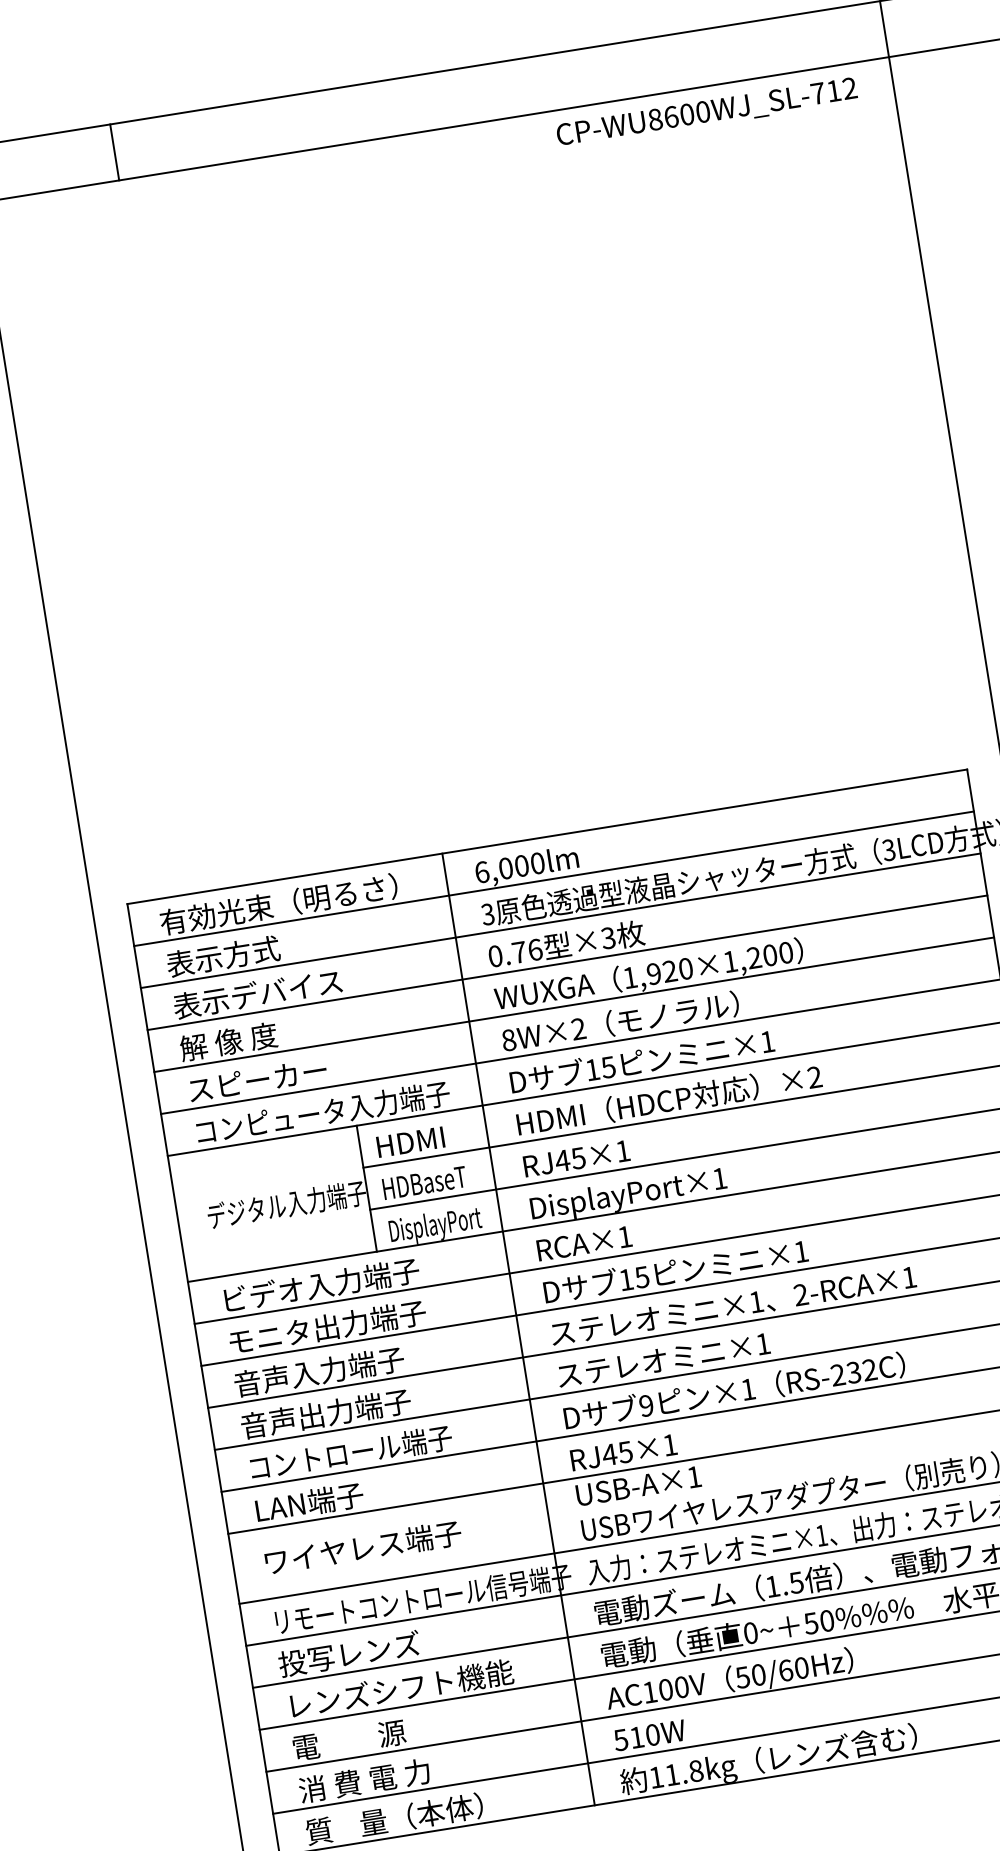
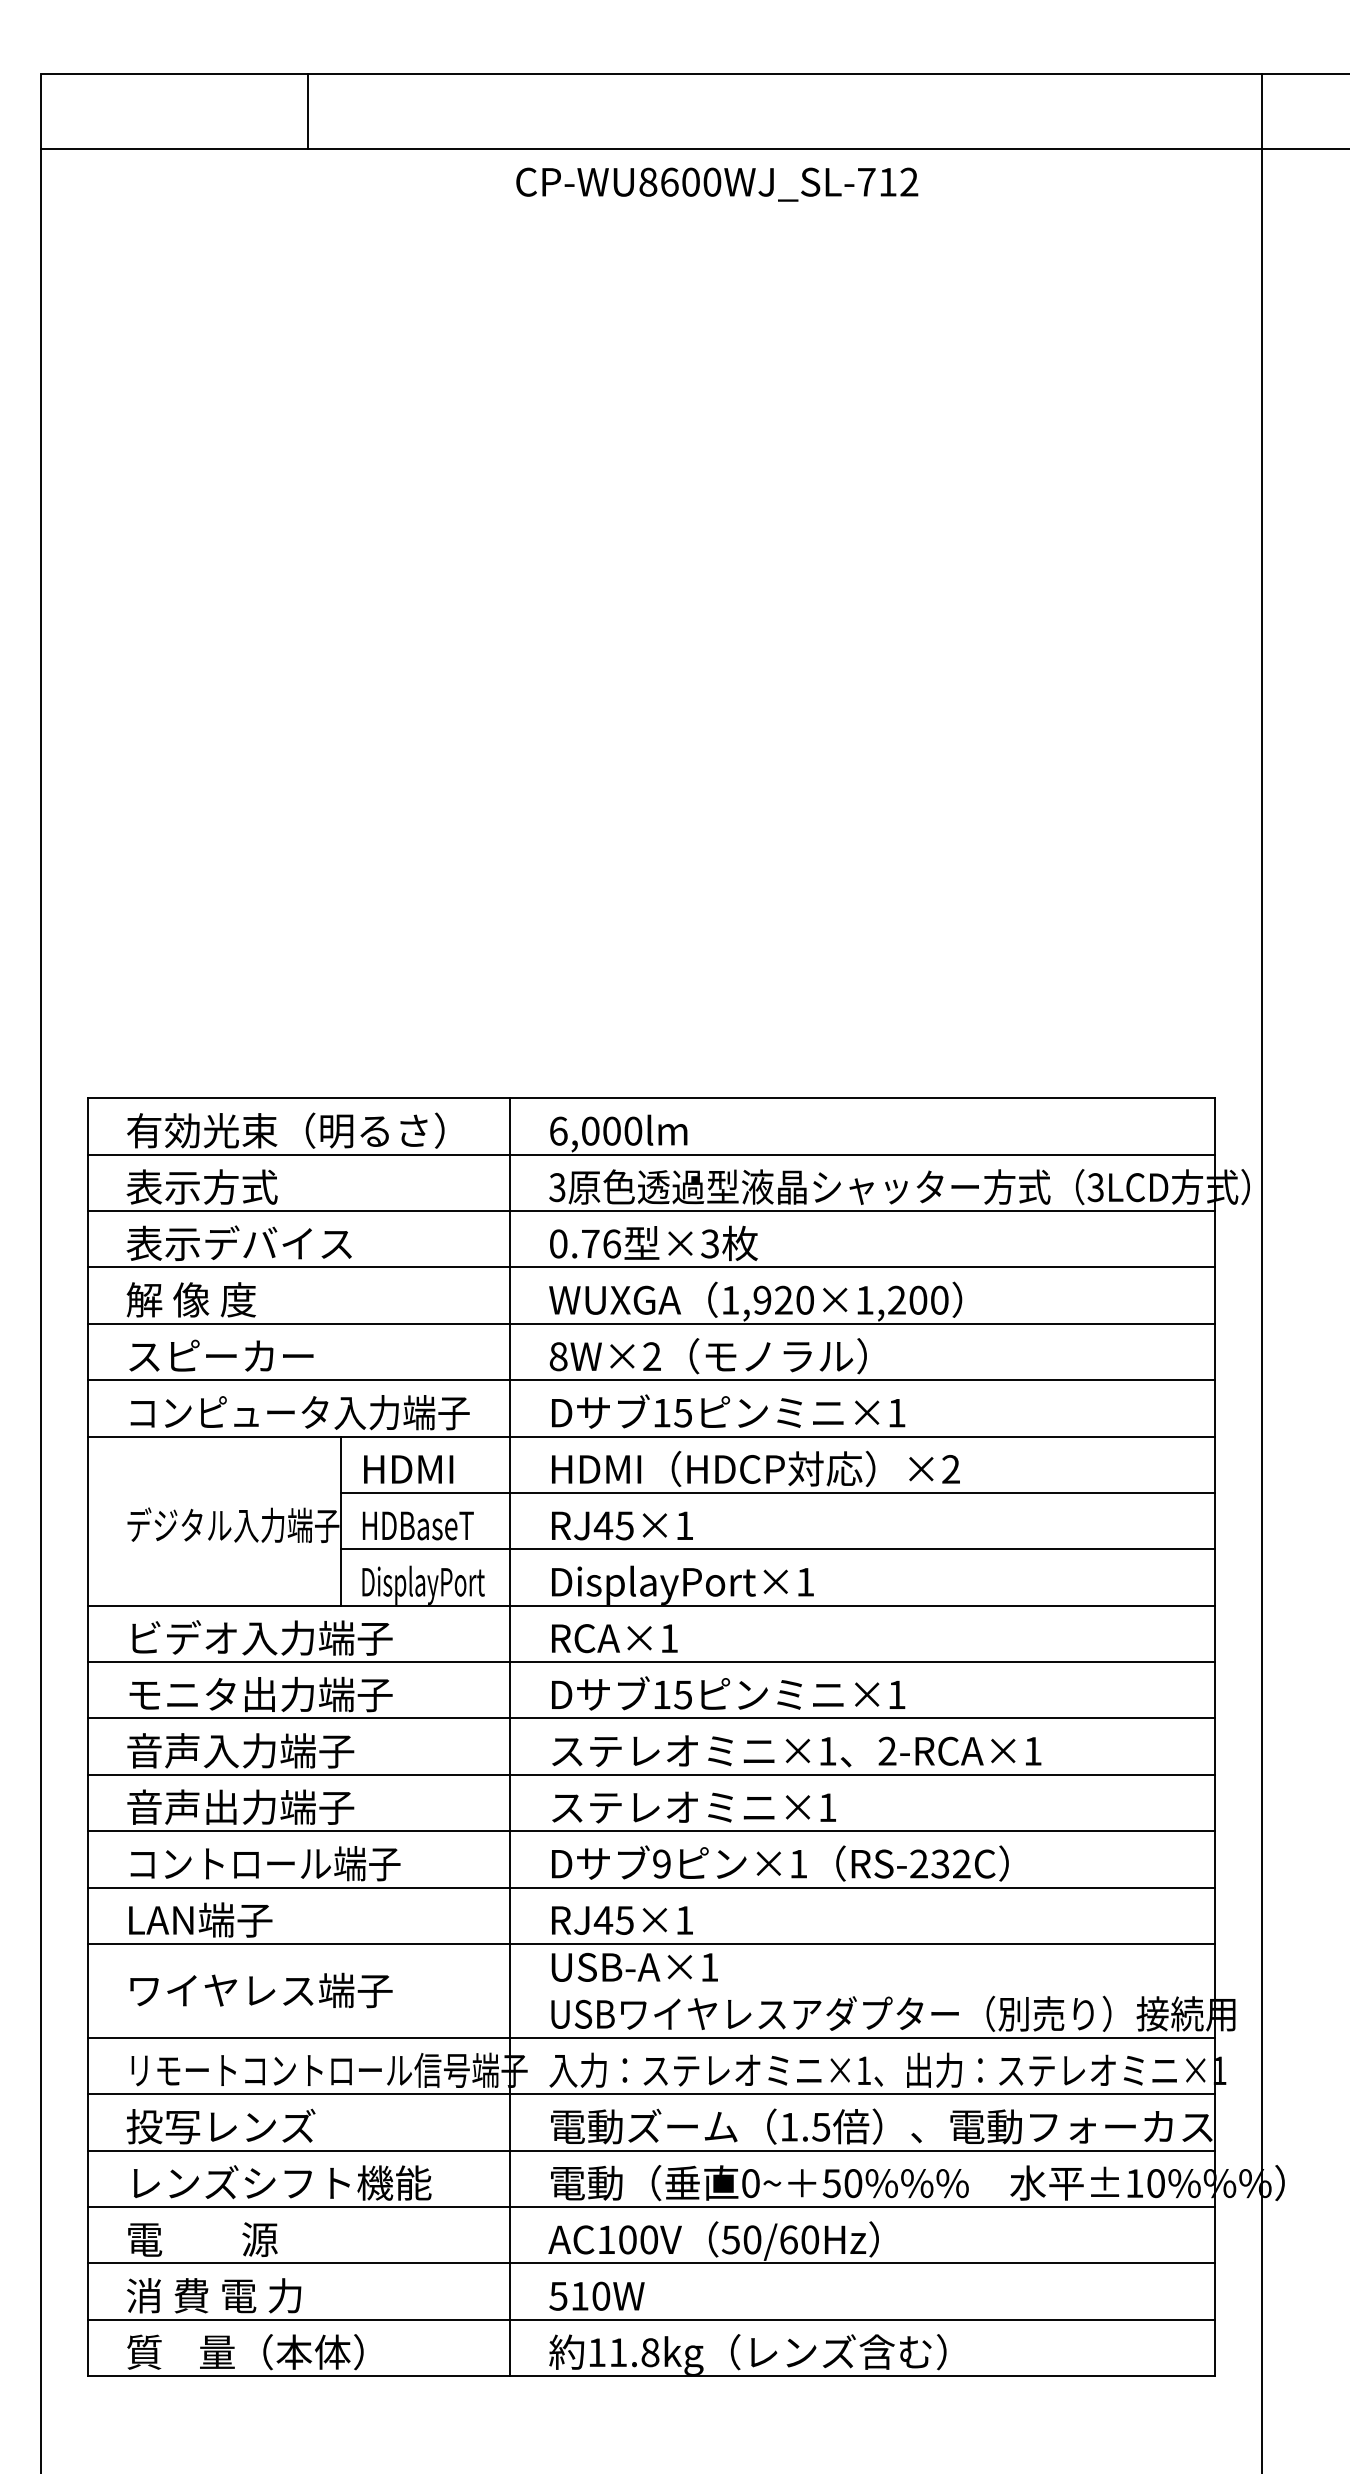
text: (707, 113) -> (717, 184), moved
line: (114, 152) -> (307, 111), moved

